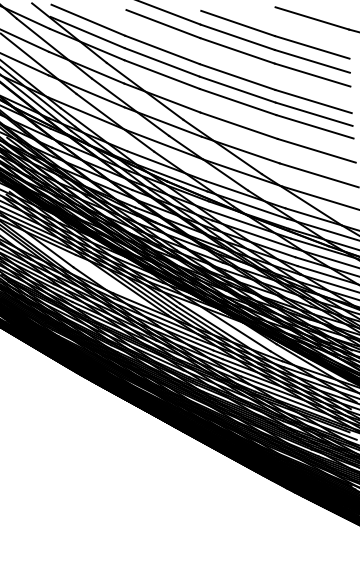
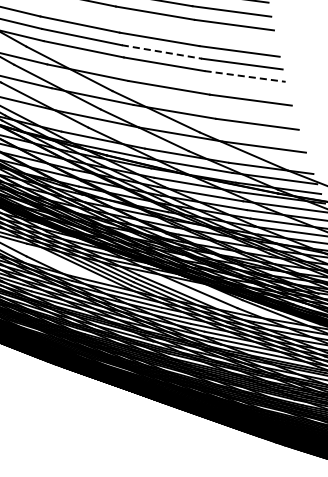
line: (238, 89) -> (162, 51), solid -> dashed
line: (315, 126) -> (245, 76), solid -> dashed

